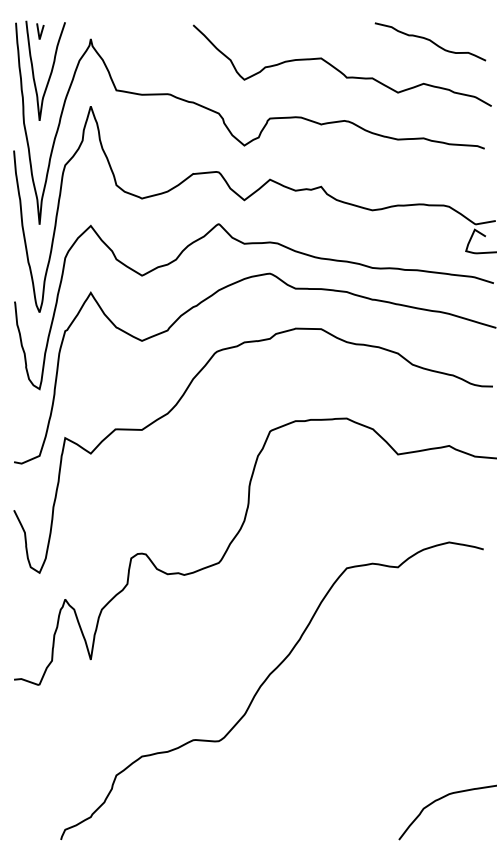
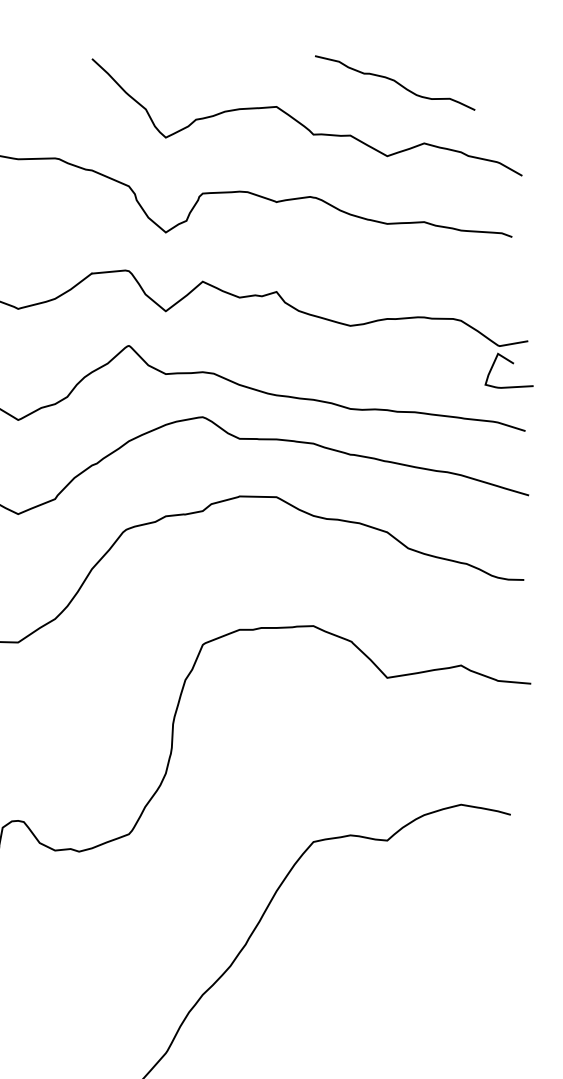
curve: (430, 41) -> (395, 82), moved

